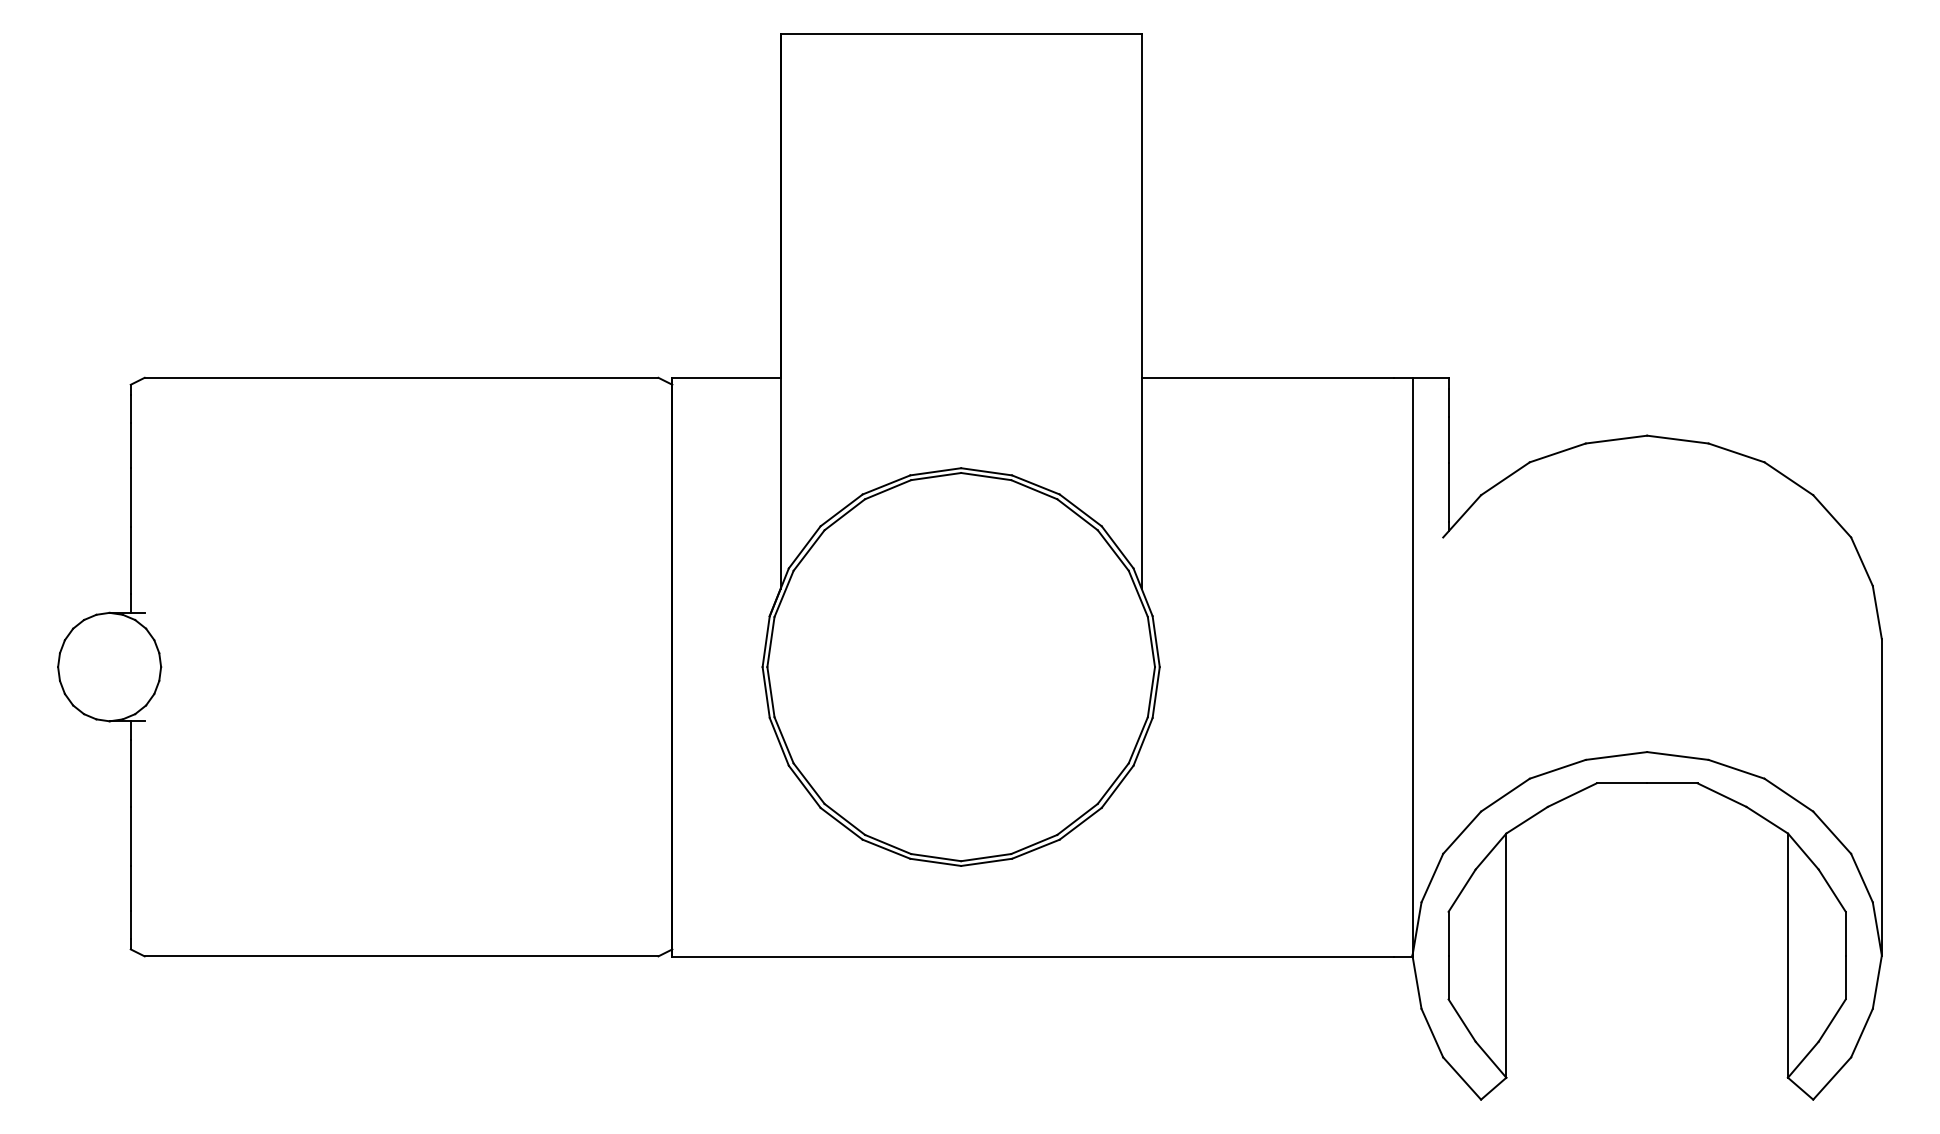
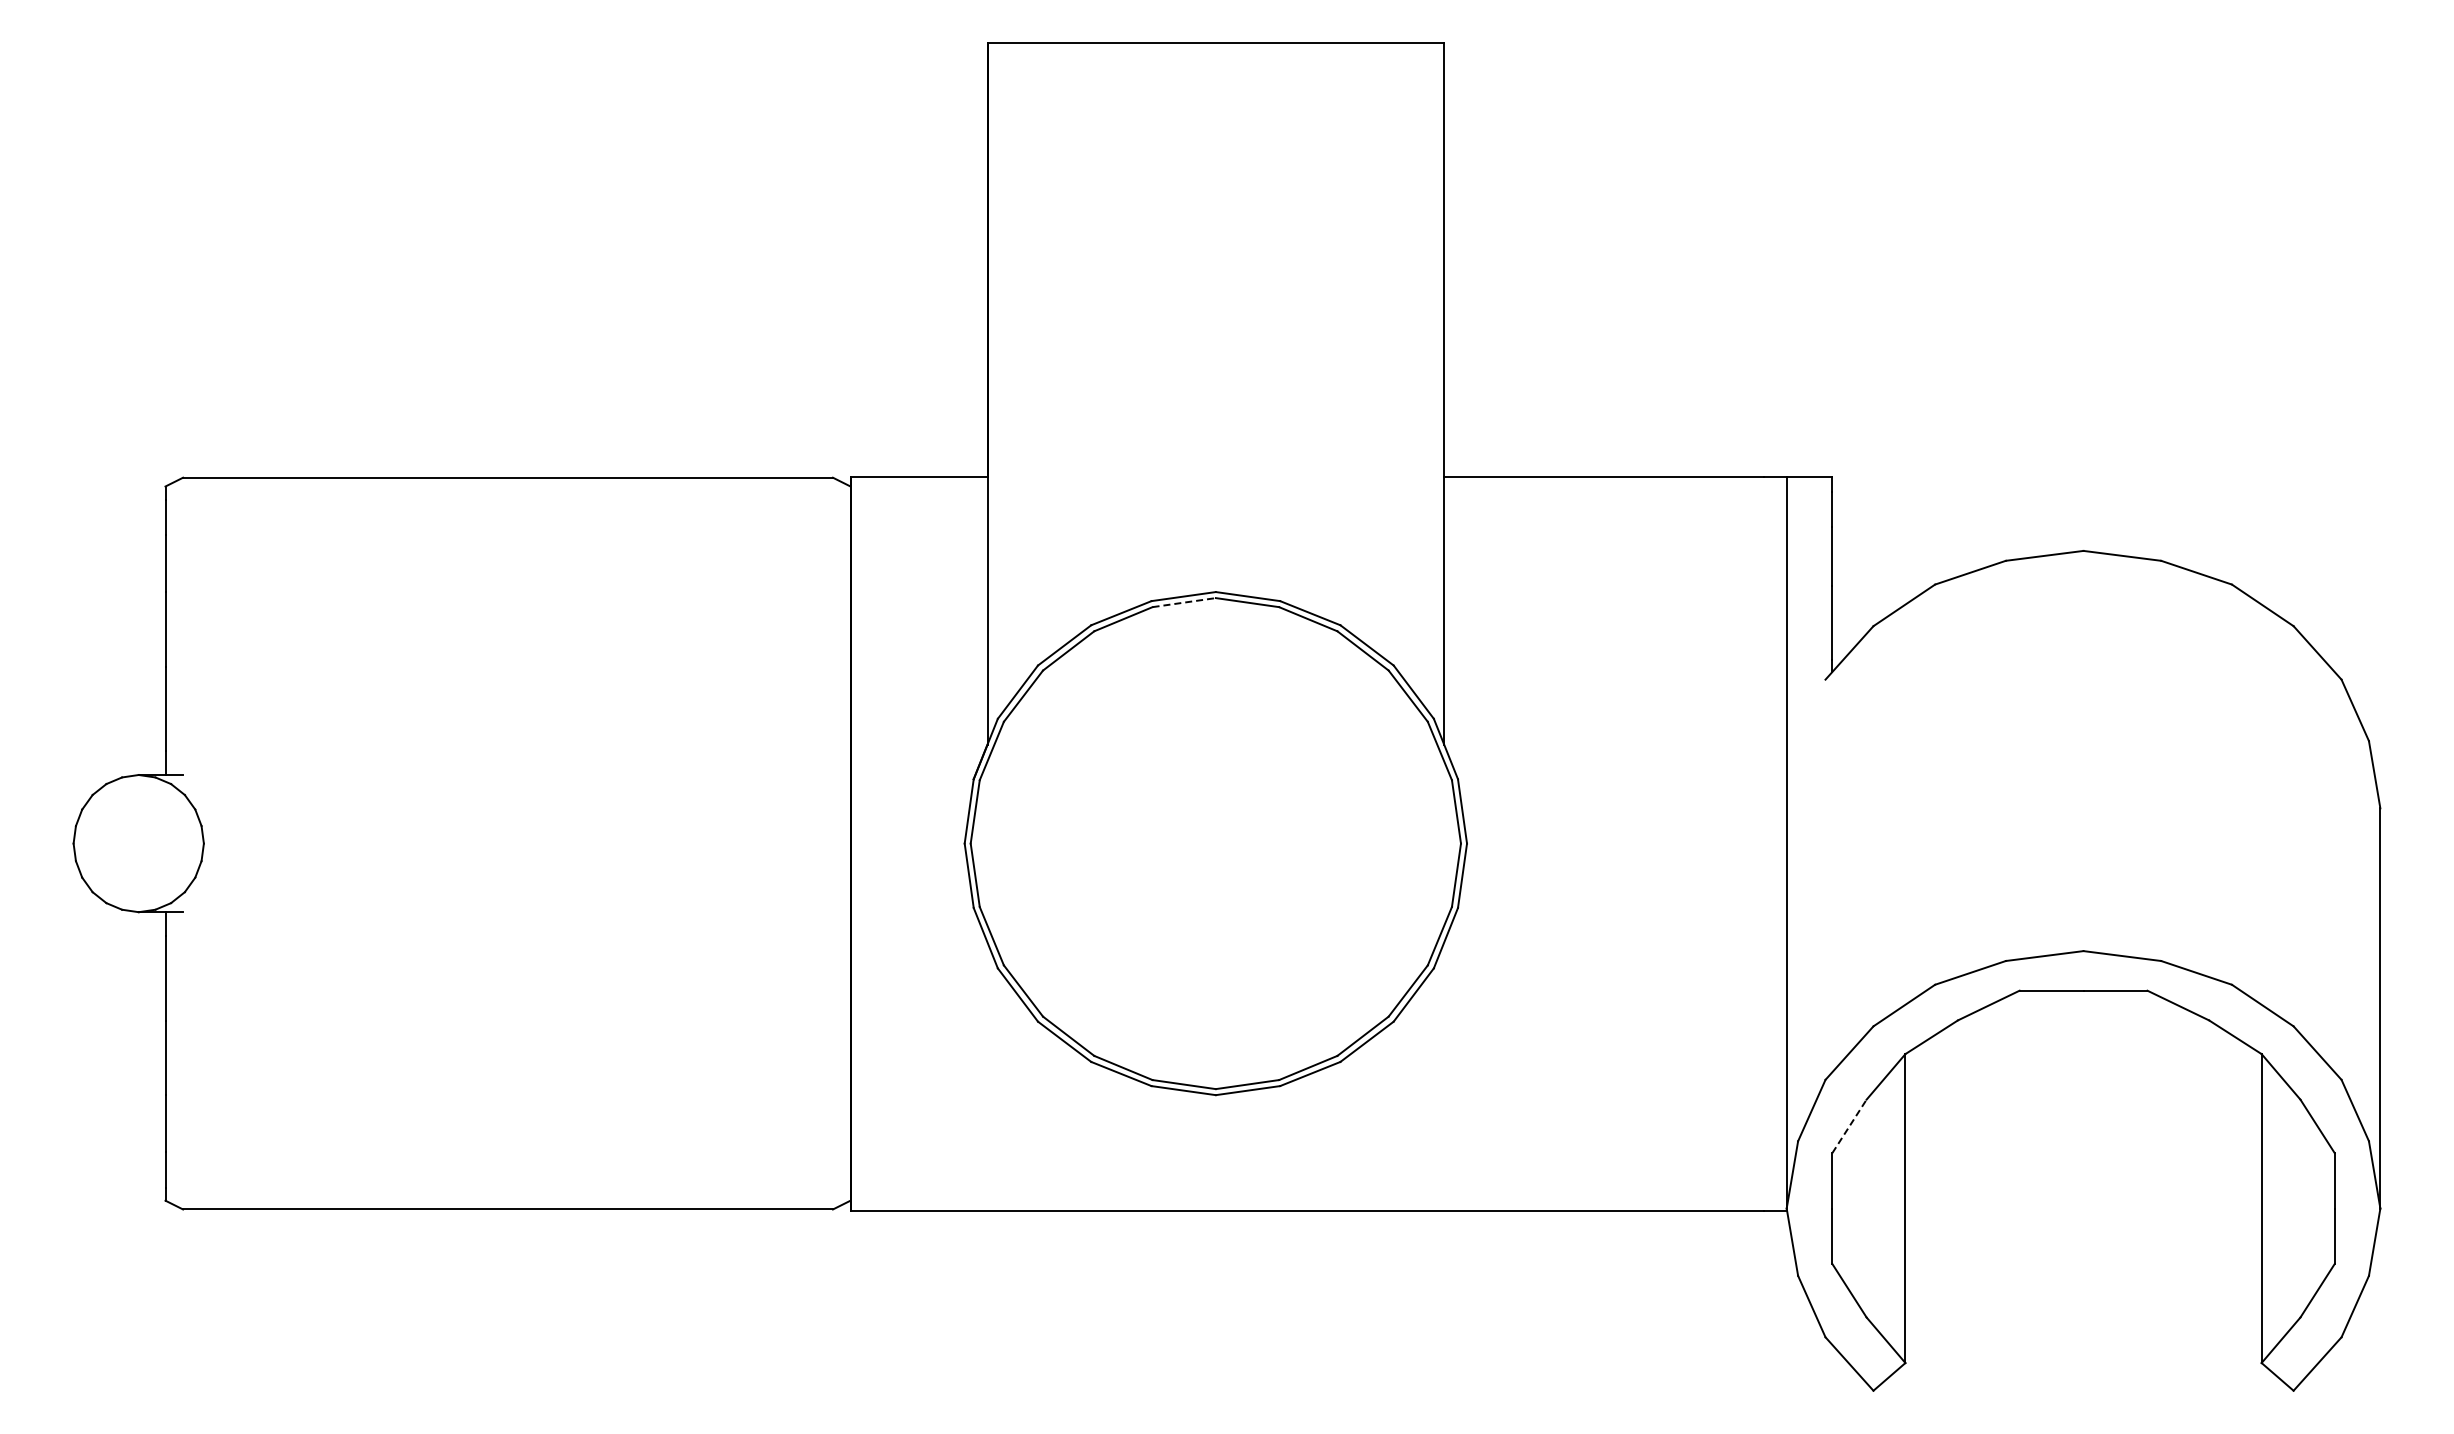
line: (936, 476) -> (1184, 602), solid -> dashed
line: (1462, 890) -> (1849, 1126), solid -> dashed

